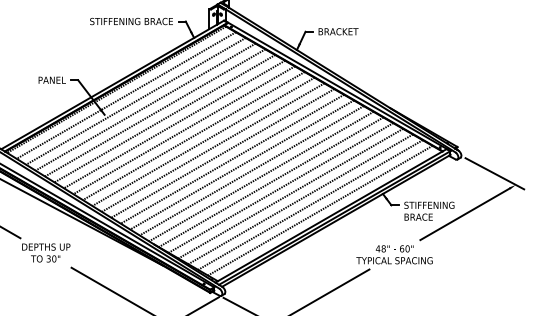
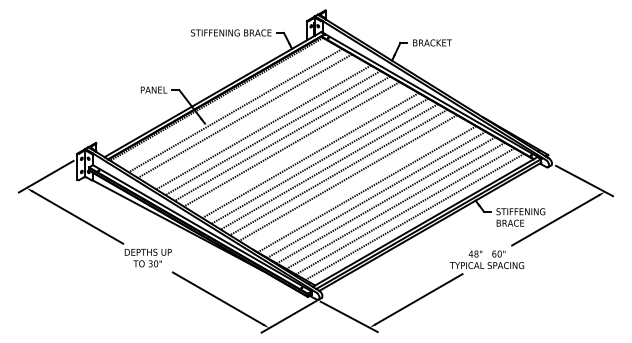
line: (125, 95) -> (225, 104), removed
line: (155, 112) -> (254, 121), removed
line: (203, 141) -> (301, 149), removed
line: (261, 176) -> (357, 183), removed

